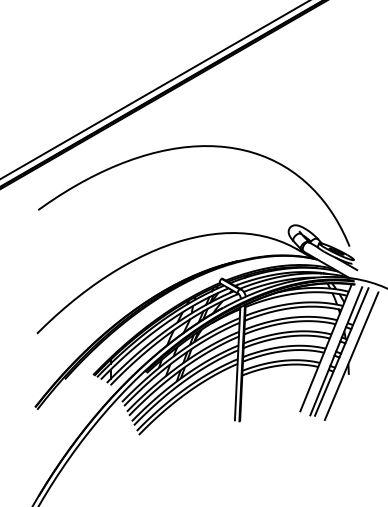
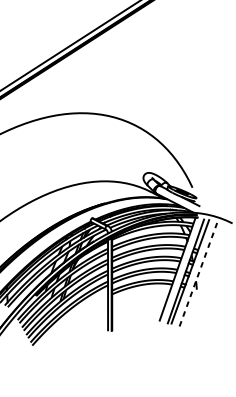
line: (351, 355) -> (198, 274), solid -> dashed

